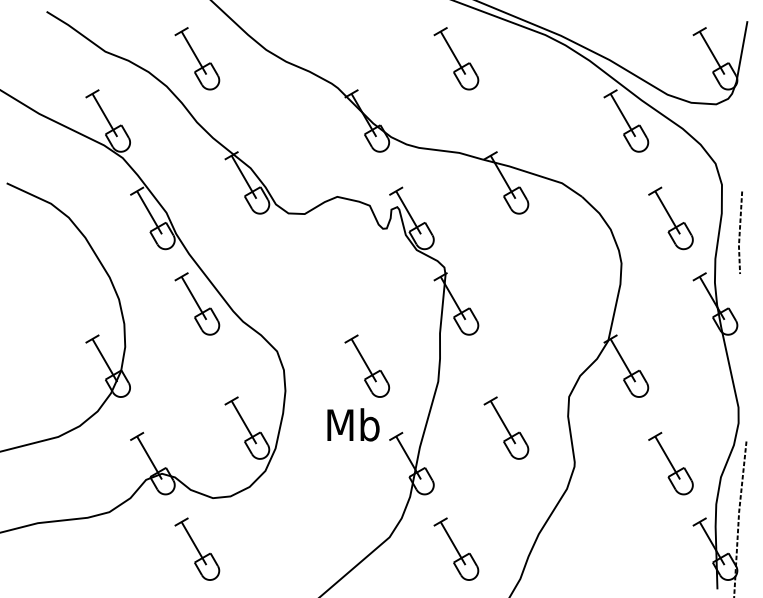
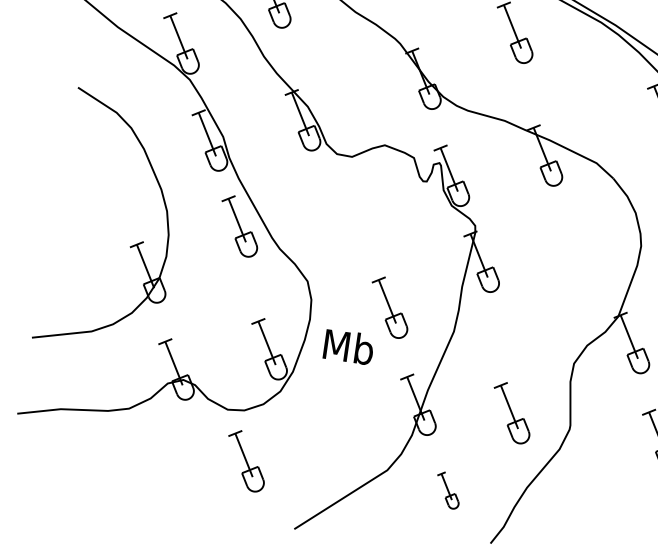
text: (353, 424) -> (349, 346), moved
part: (506, 427) -> (512, 412), moved
part: (197, 548) -> (246, 460), moved
part: (456, 548) -> (448, 489), size x0.6

